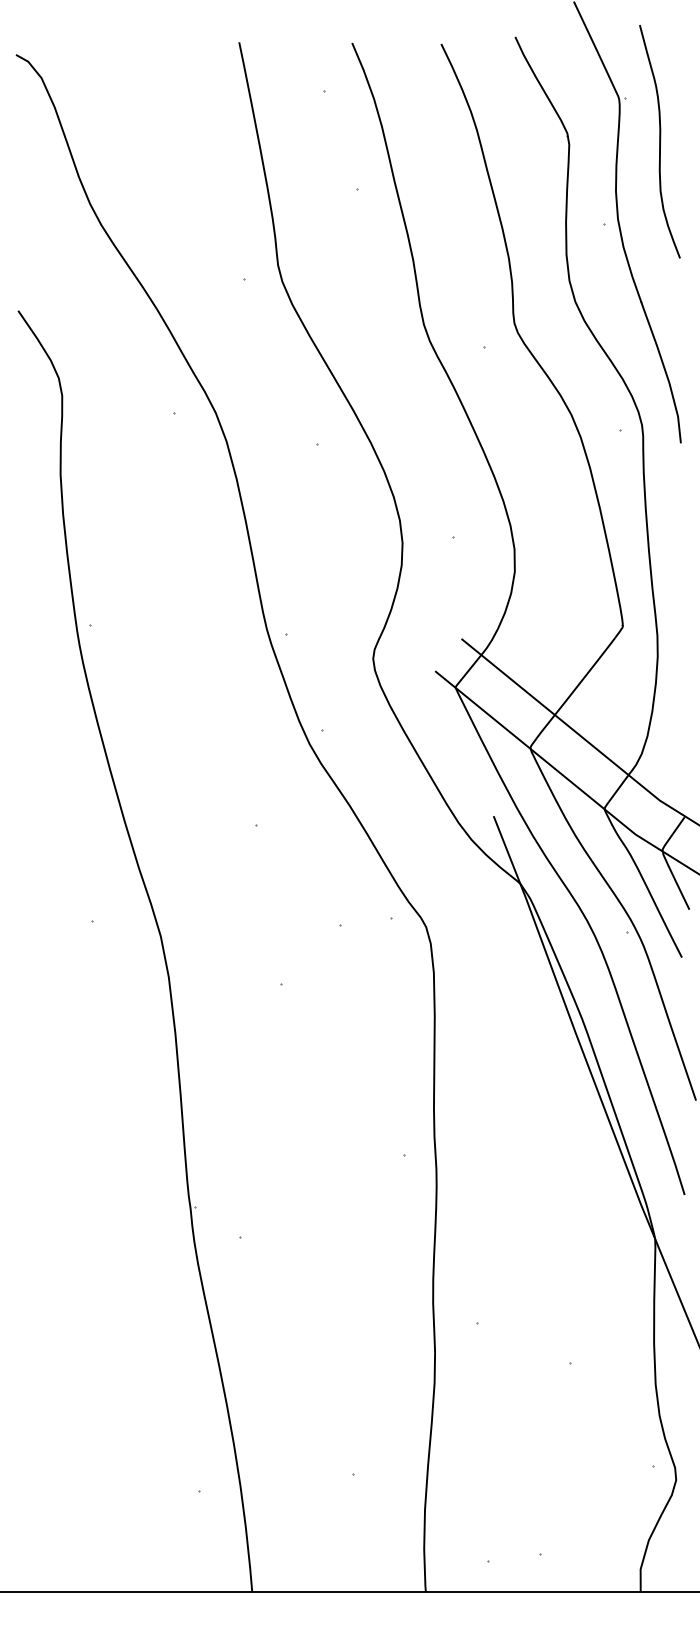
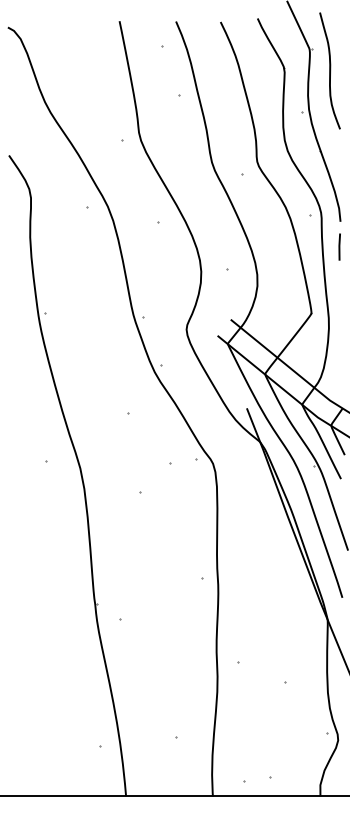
line: (678, 492) -> (339, 246), added

